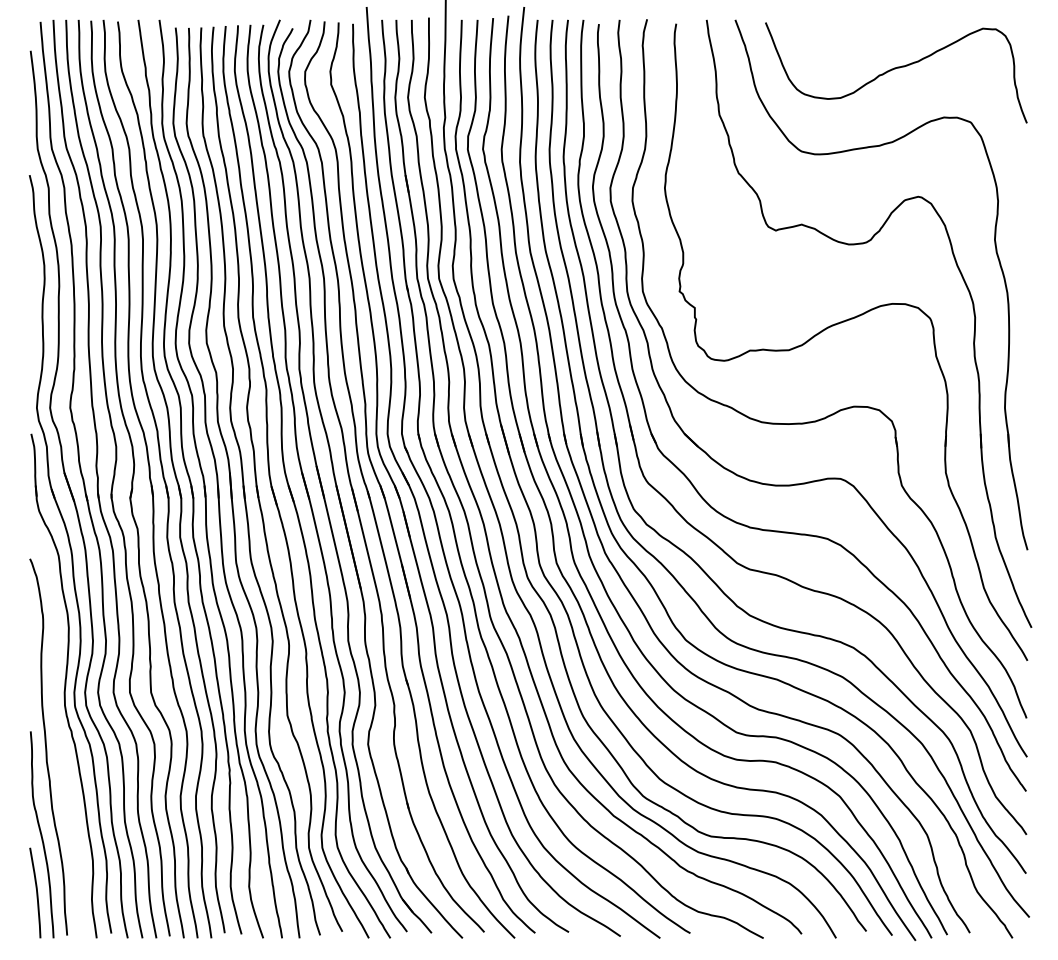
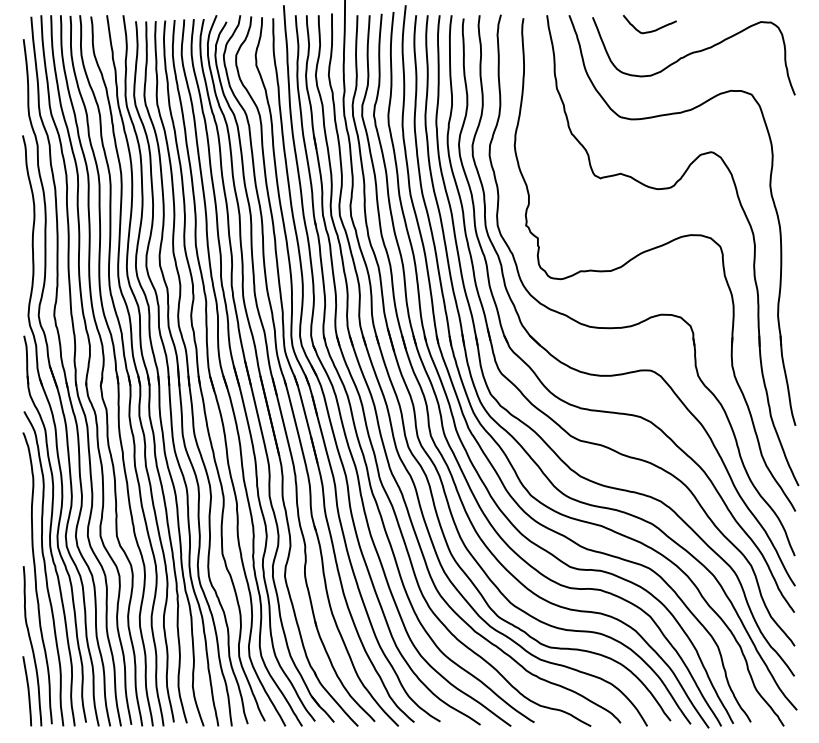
curve: (842, 39) -> (652, 30), added
curve: (57, 734) -> (44, 568), added

